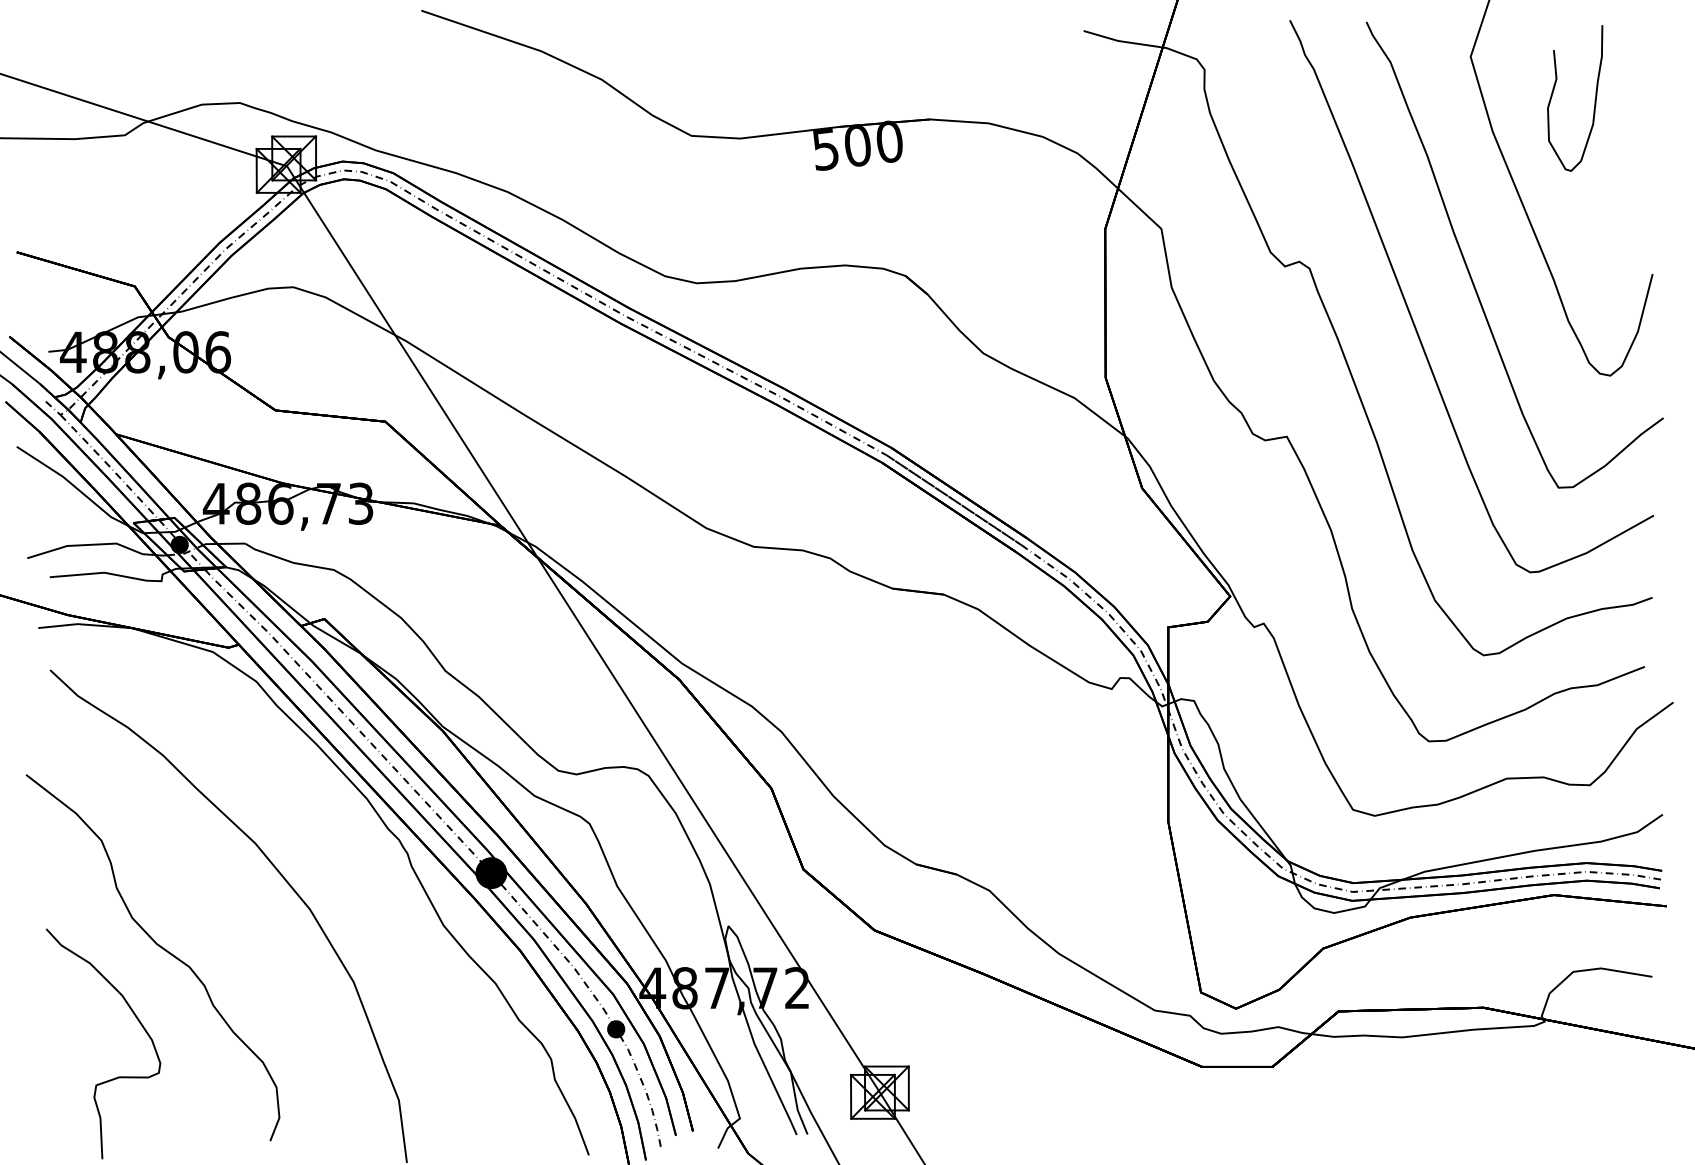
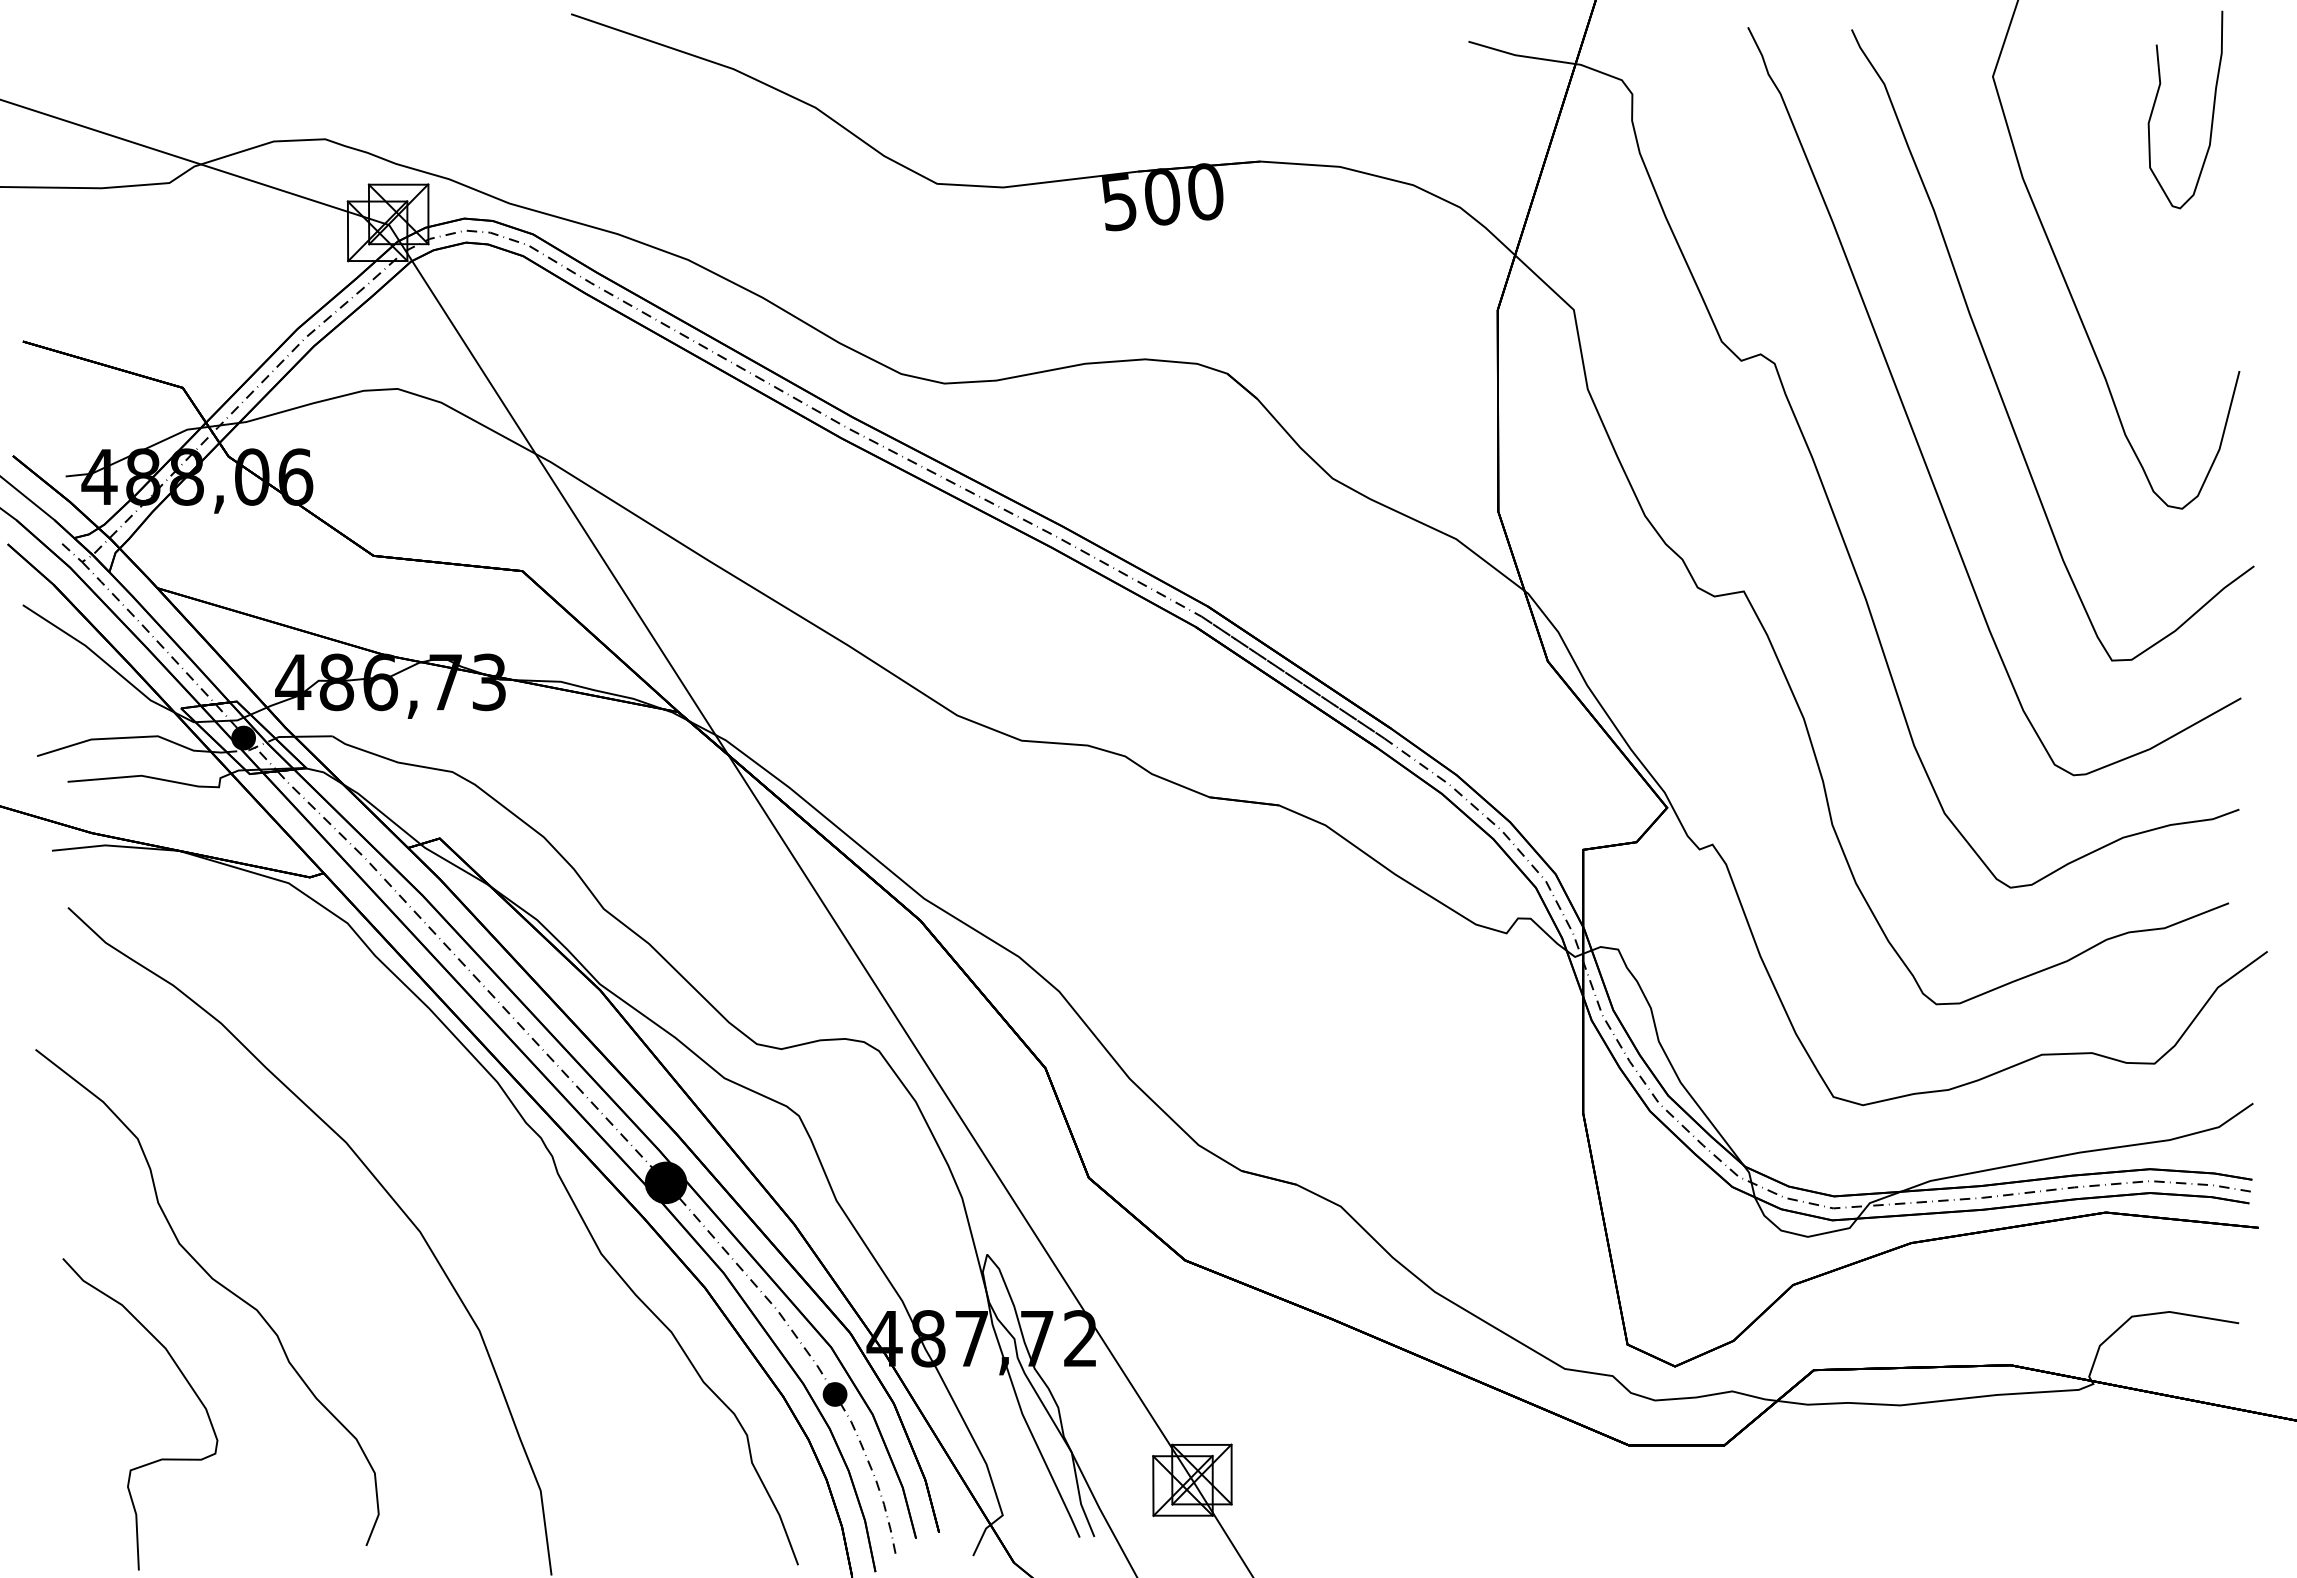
curve: (1595, 98) -> (2212, 109), moved

